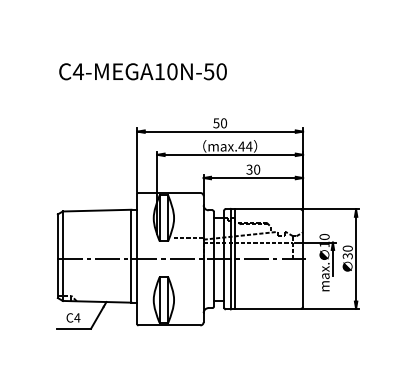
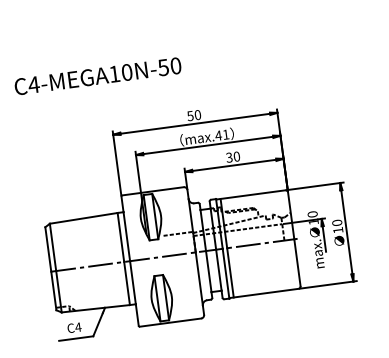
text: (142, 71) -> (97, 76), moved
text: (248, 146) -> (225, 134), max.44 -> max.41
text: (347, 256) -> (337, 230), 30 -> 10

